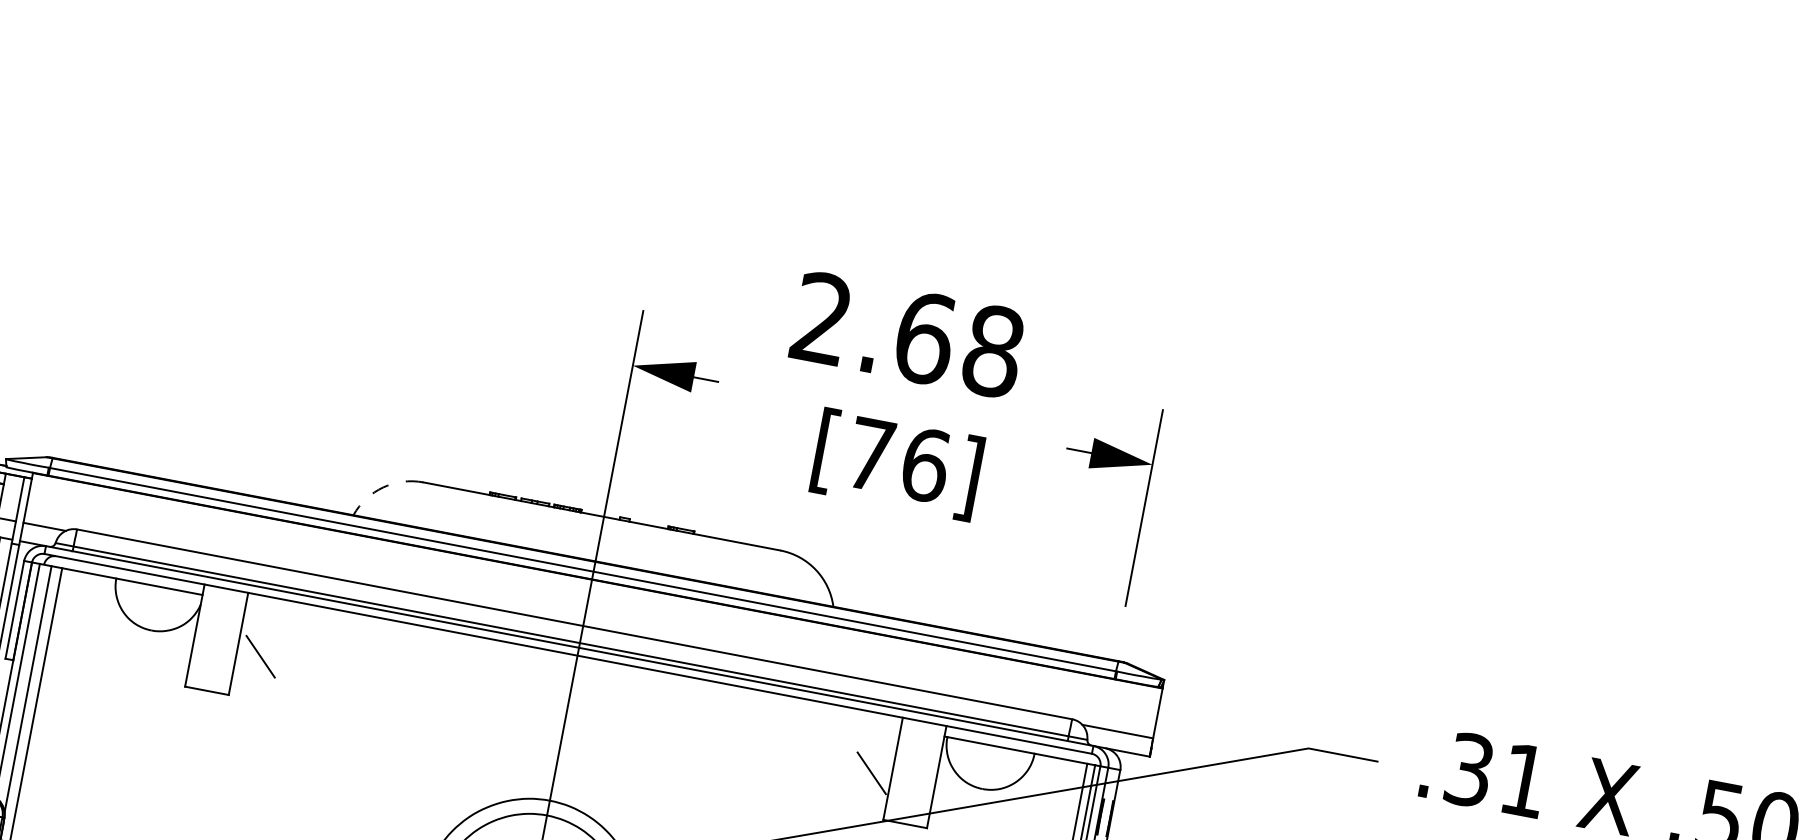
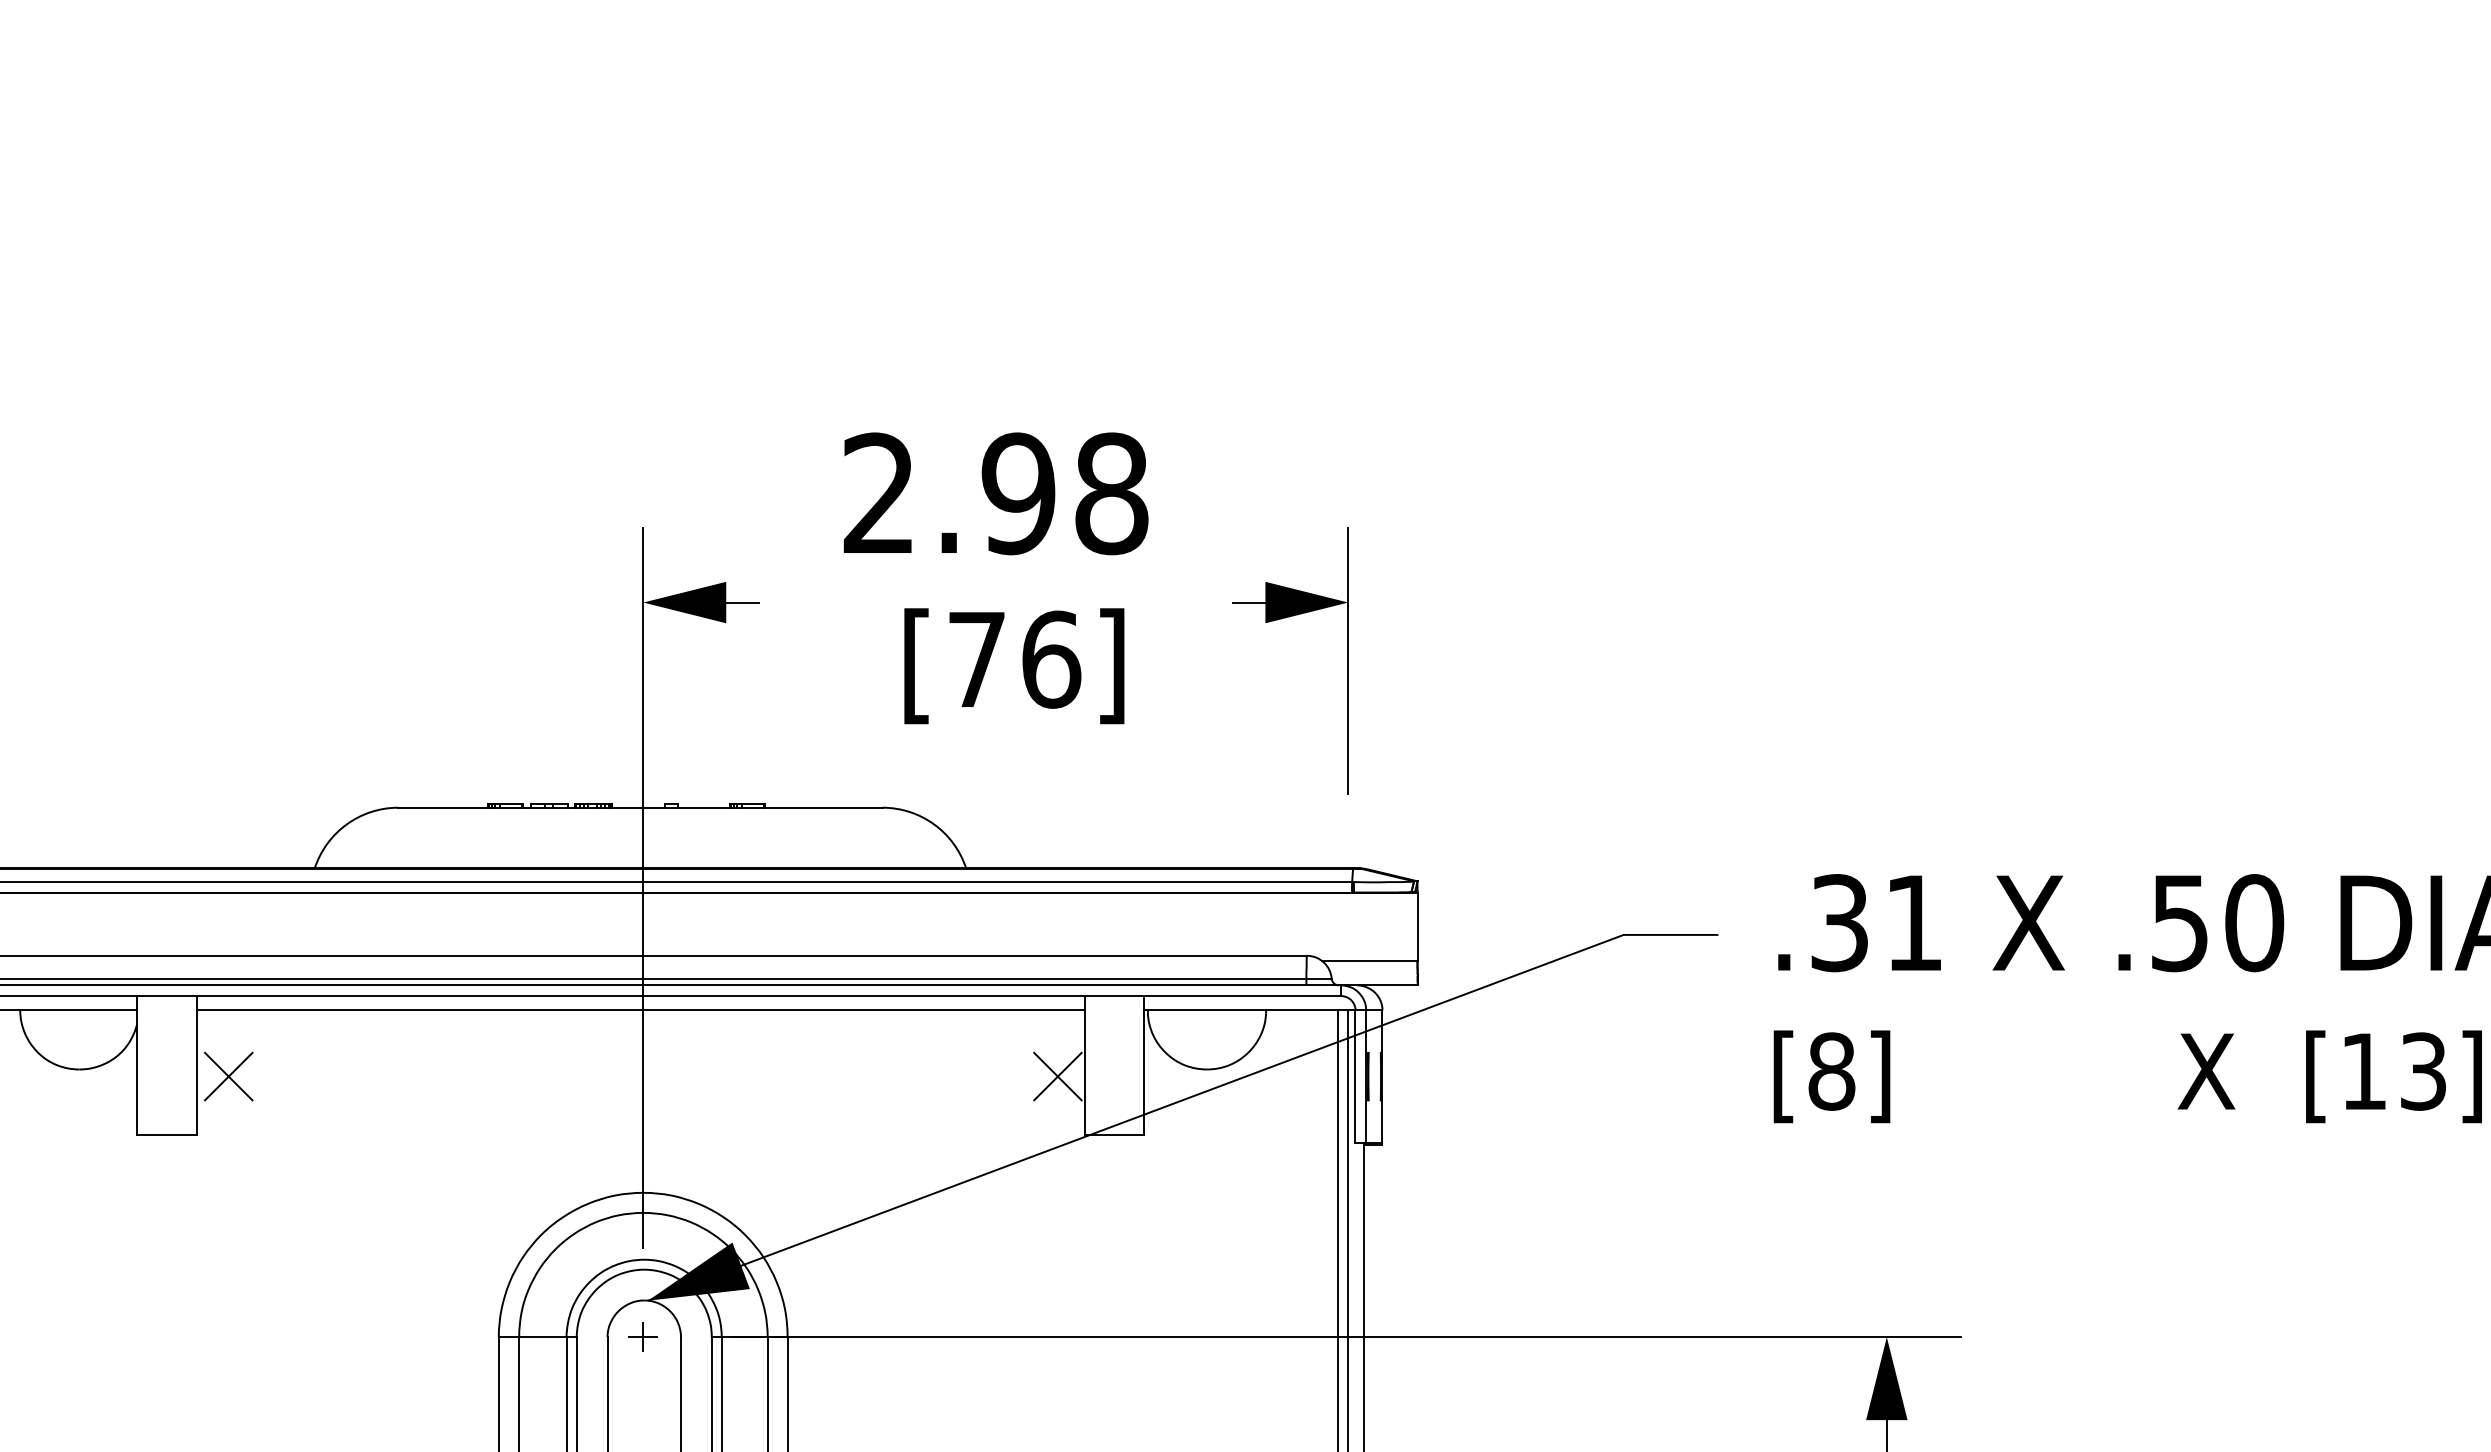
text: (924, 338) -> (1018, 493), 2.68 -> 2.98
arc: (382, 487) -> (346, 824), dashed -> solid
line: (260, 656) -> (228, 1076), added
line: (573, 665) -> (640, 1010), added
line: (871, 773) -> (1057, 1076), added

